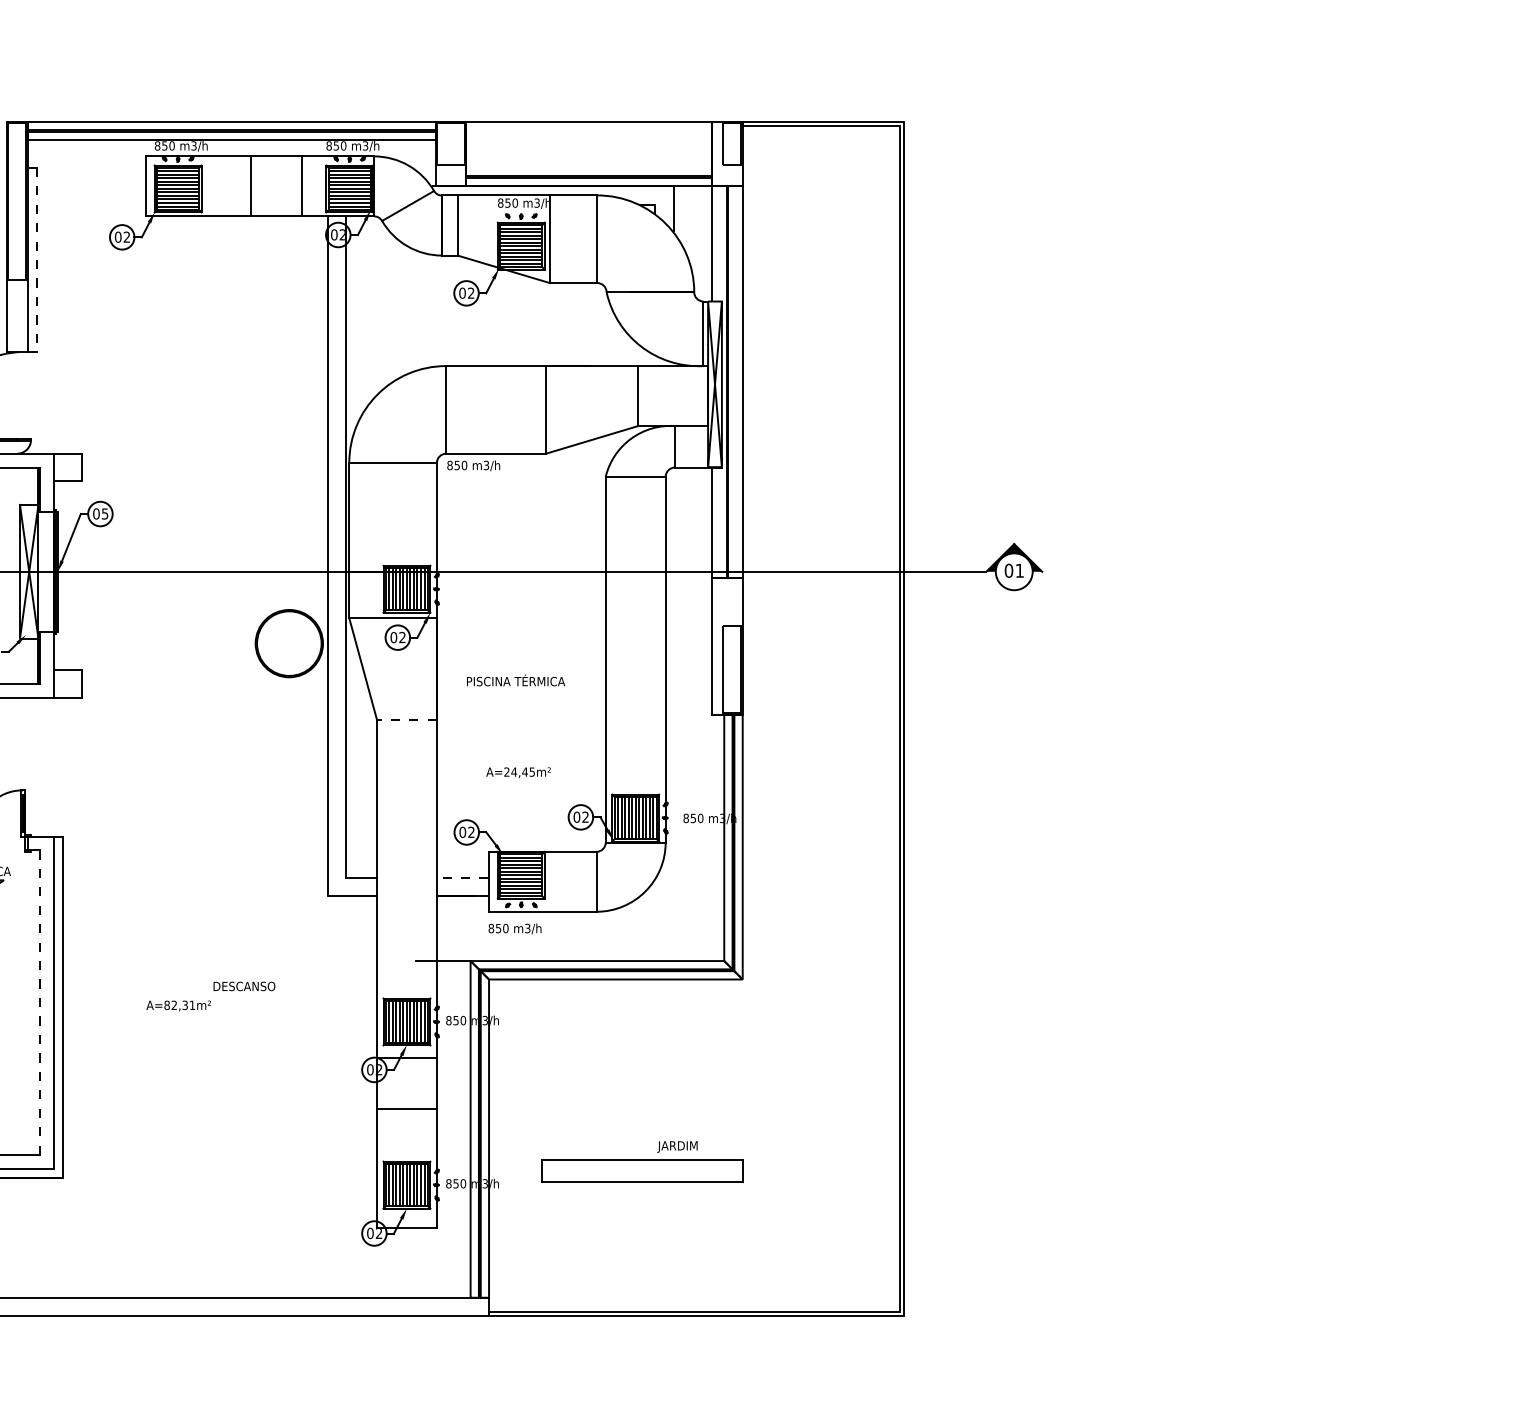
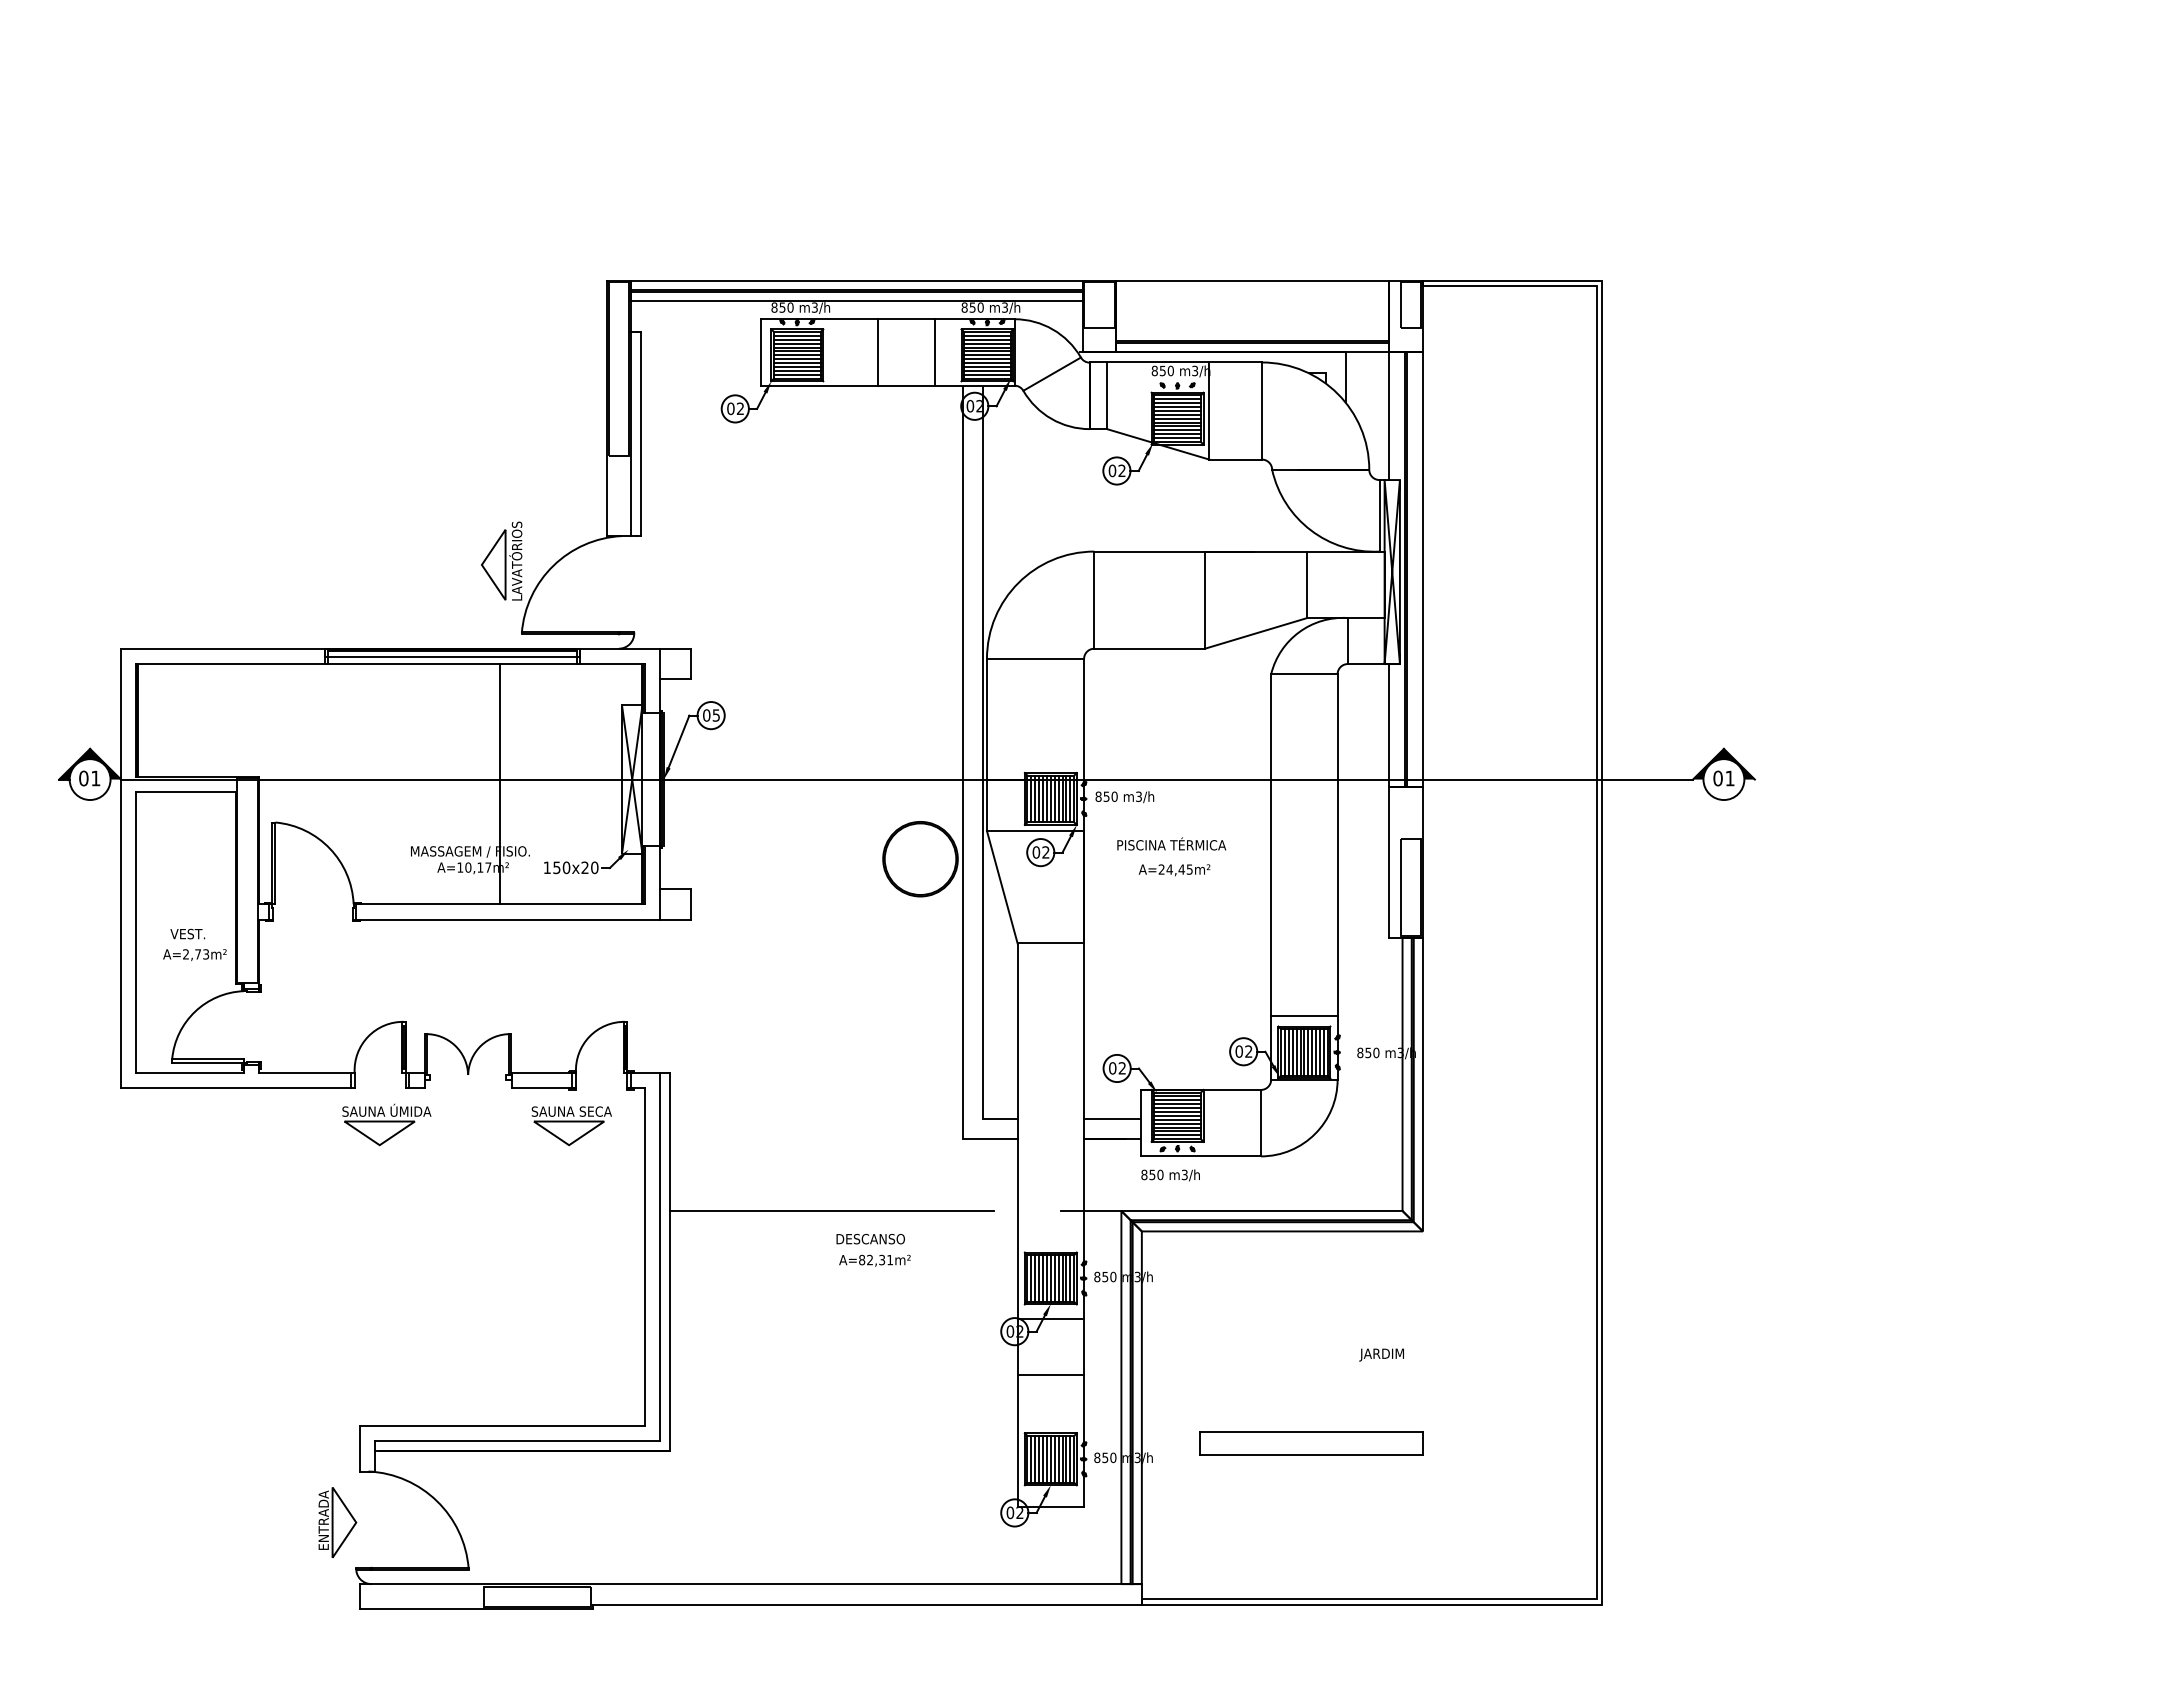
line: (36, 260) -> (640, 434), dashed -> solid
text: (473, 466) -> (1124, 797), moved
text: (515, 679) -> (1171, 843), moved
line: (406, 719) -> (1050, 943), dashed -> solid
text: (518, 772) -> (1174, 870), moved
line: (635, 785) -> (1304, 1016), added
line: (461, 877) -> (1111, 1118), dashed -> solid
line: (209, 960) -> (832, 1210), added
line: (40, 1002) -> (644, 1256), dashed -> solid
text: (178, 1005) -> (874, 1260), moved
text: (677, 1146) -> (1381, 1354), moved

